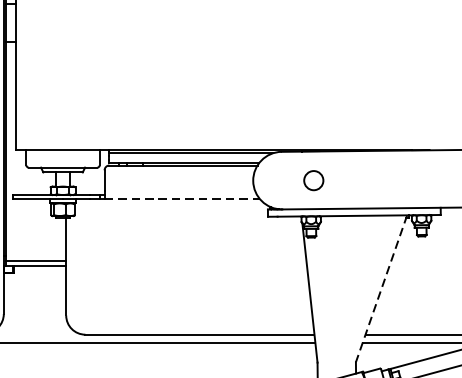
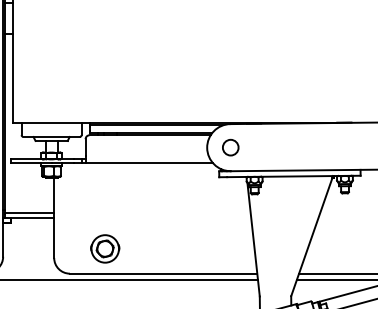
circle: (313, 180) -> (230, 147), moved
line: (182, 198) -> (149, 162), dashed -> solid
line: (381, 289) -> (312, 236), dashed -> solid
part: (128, 303) -> (105, 248), added

